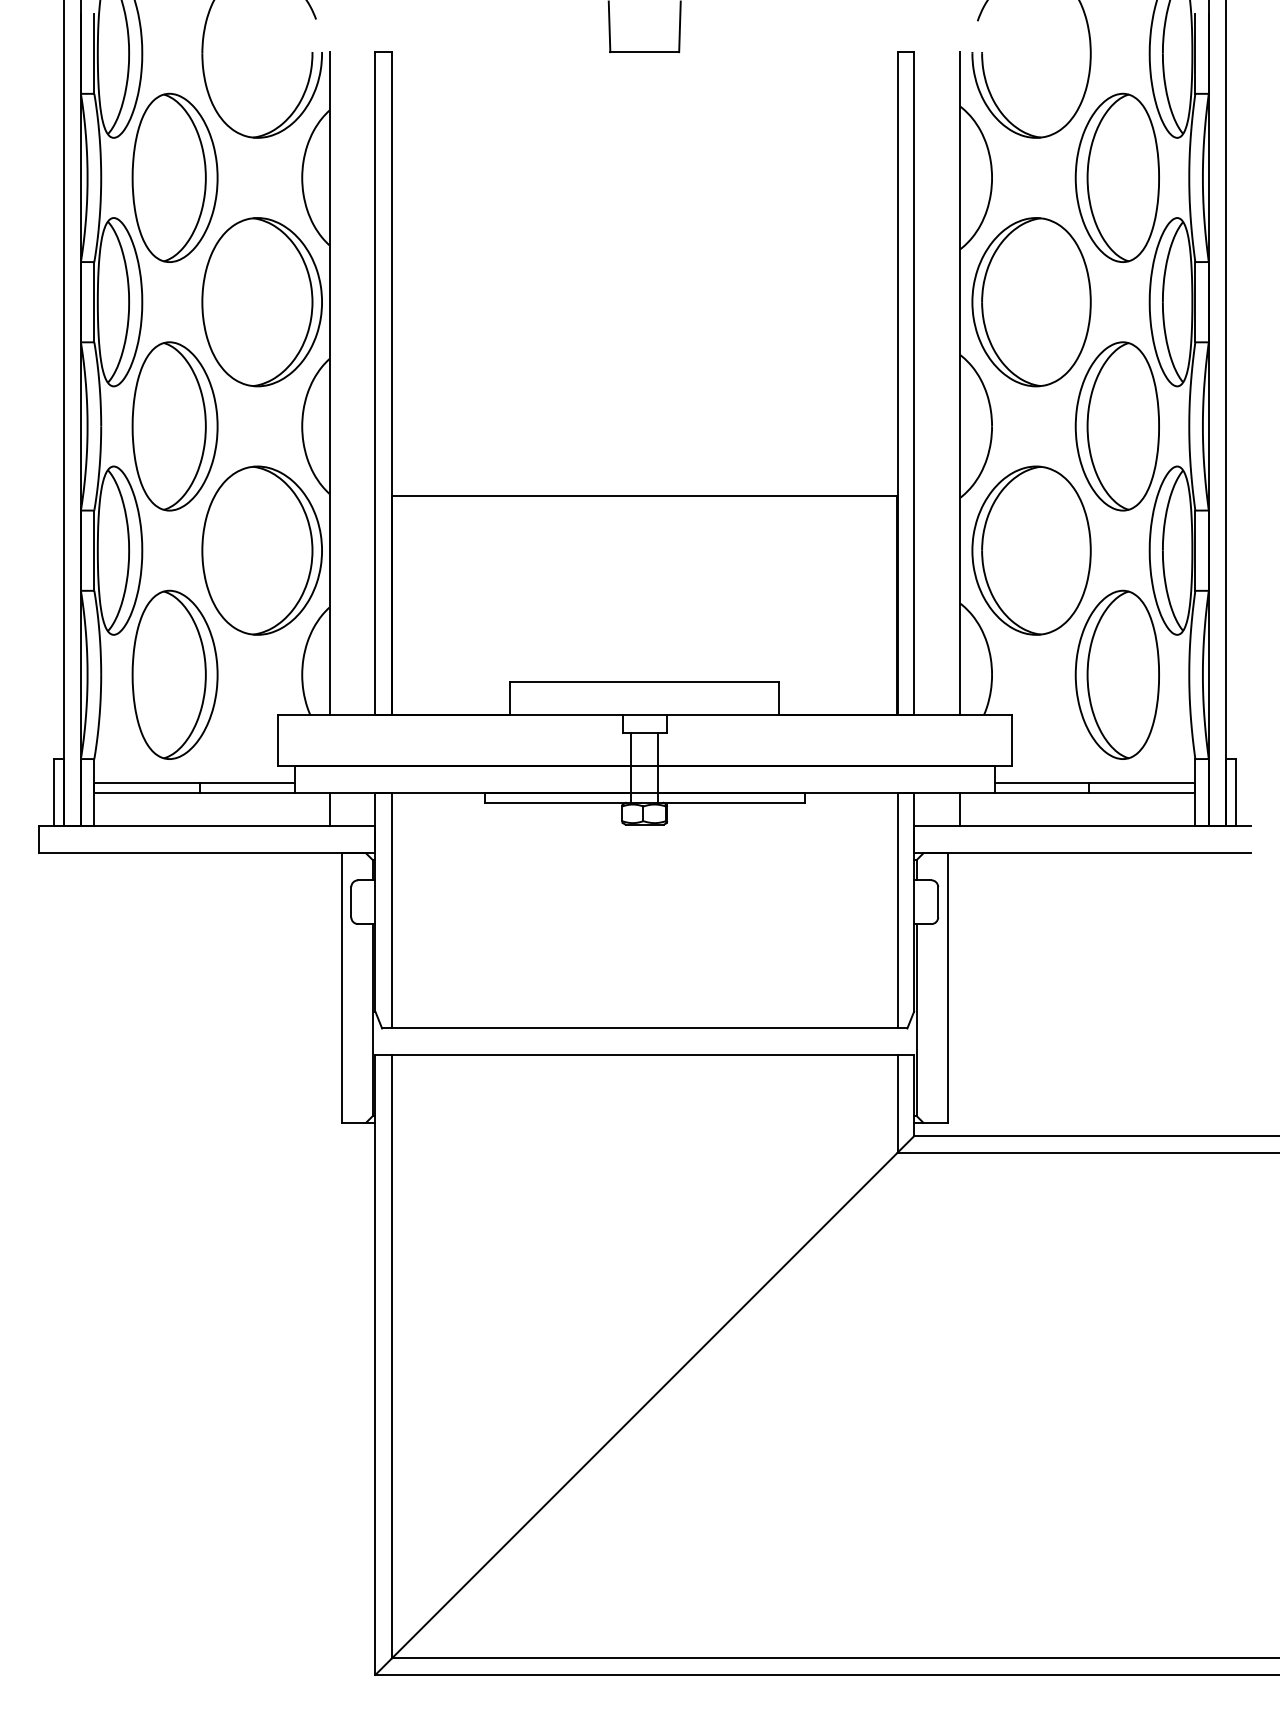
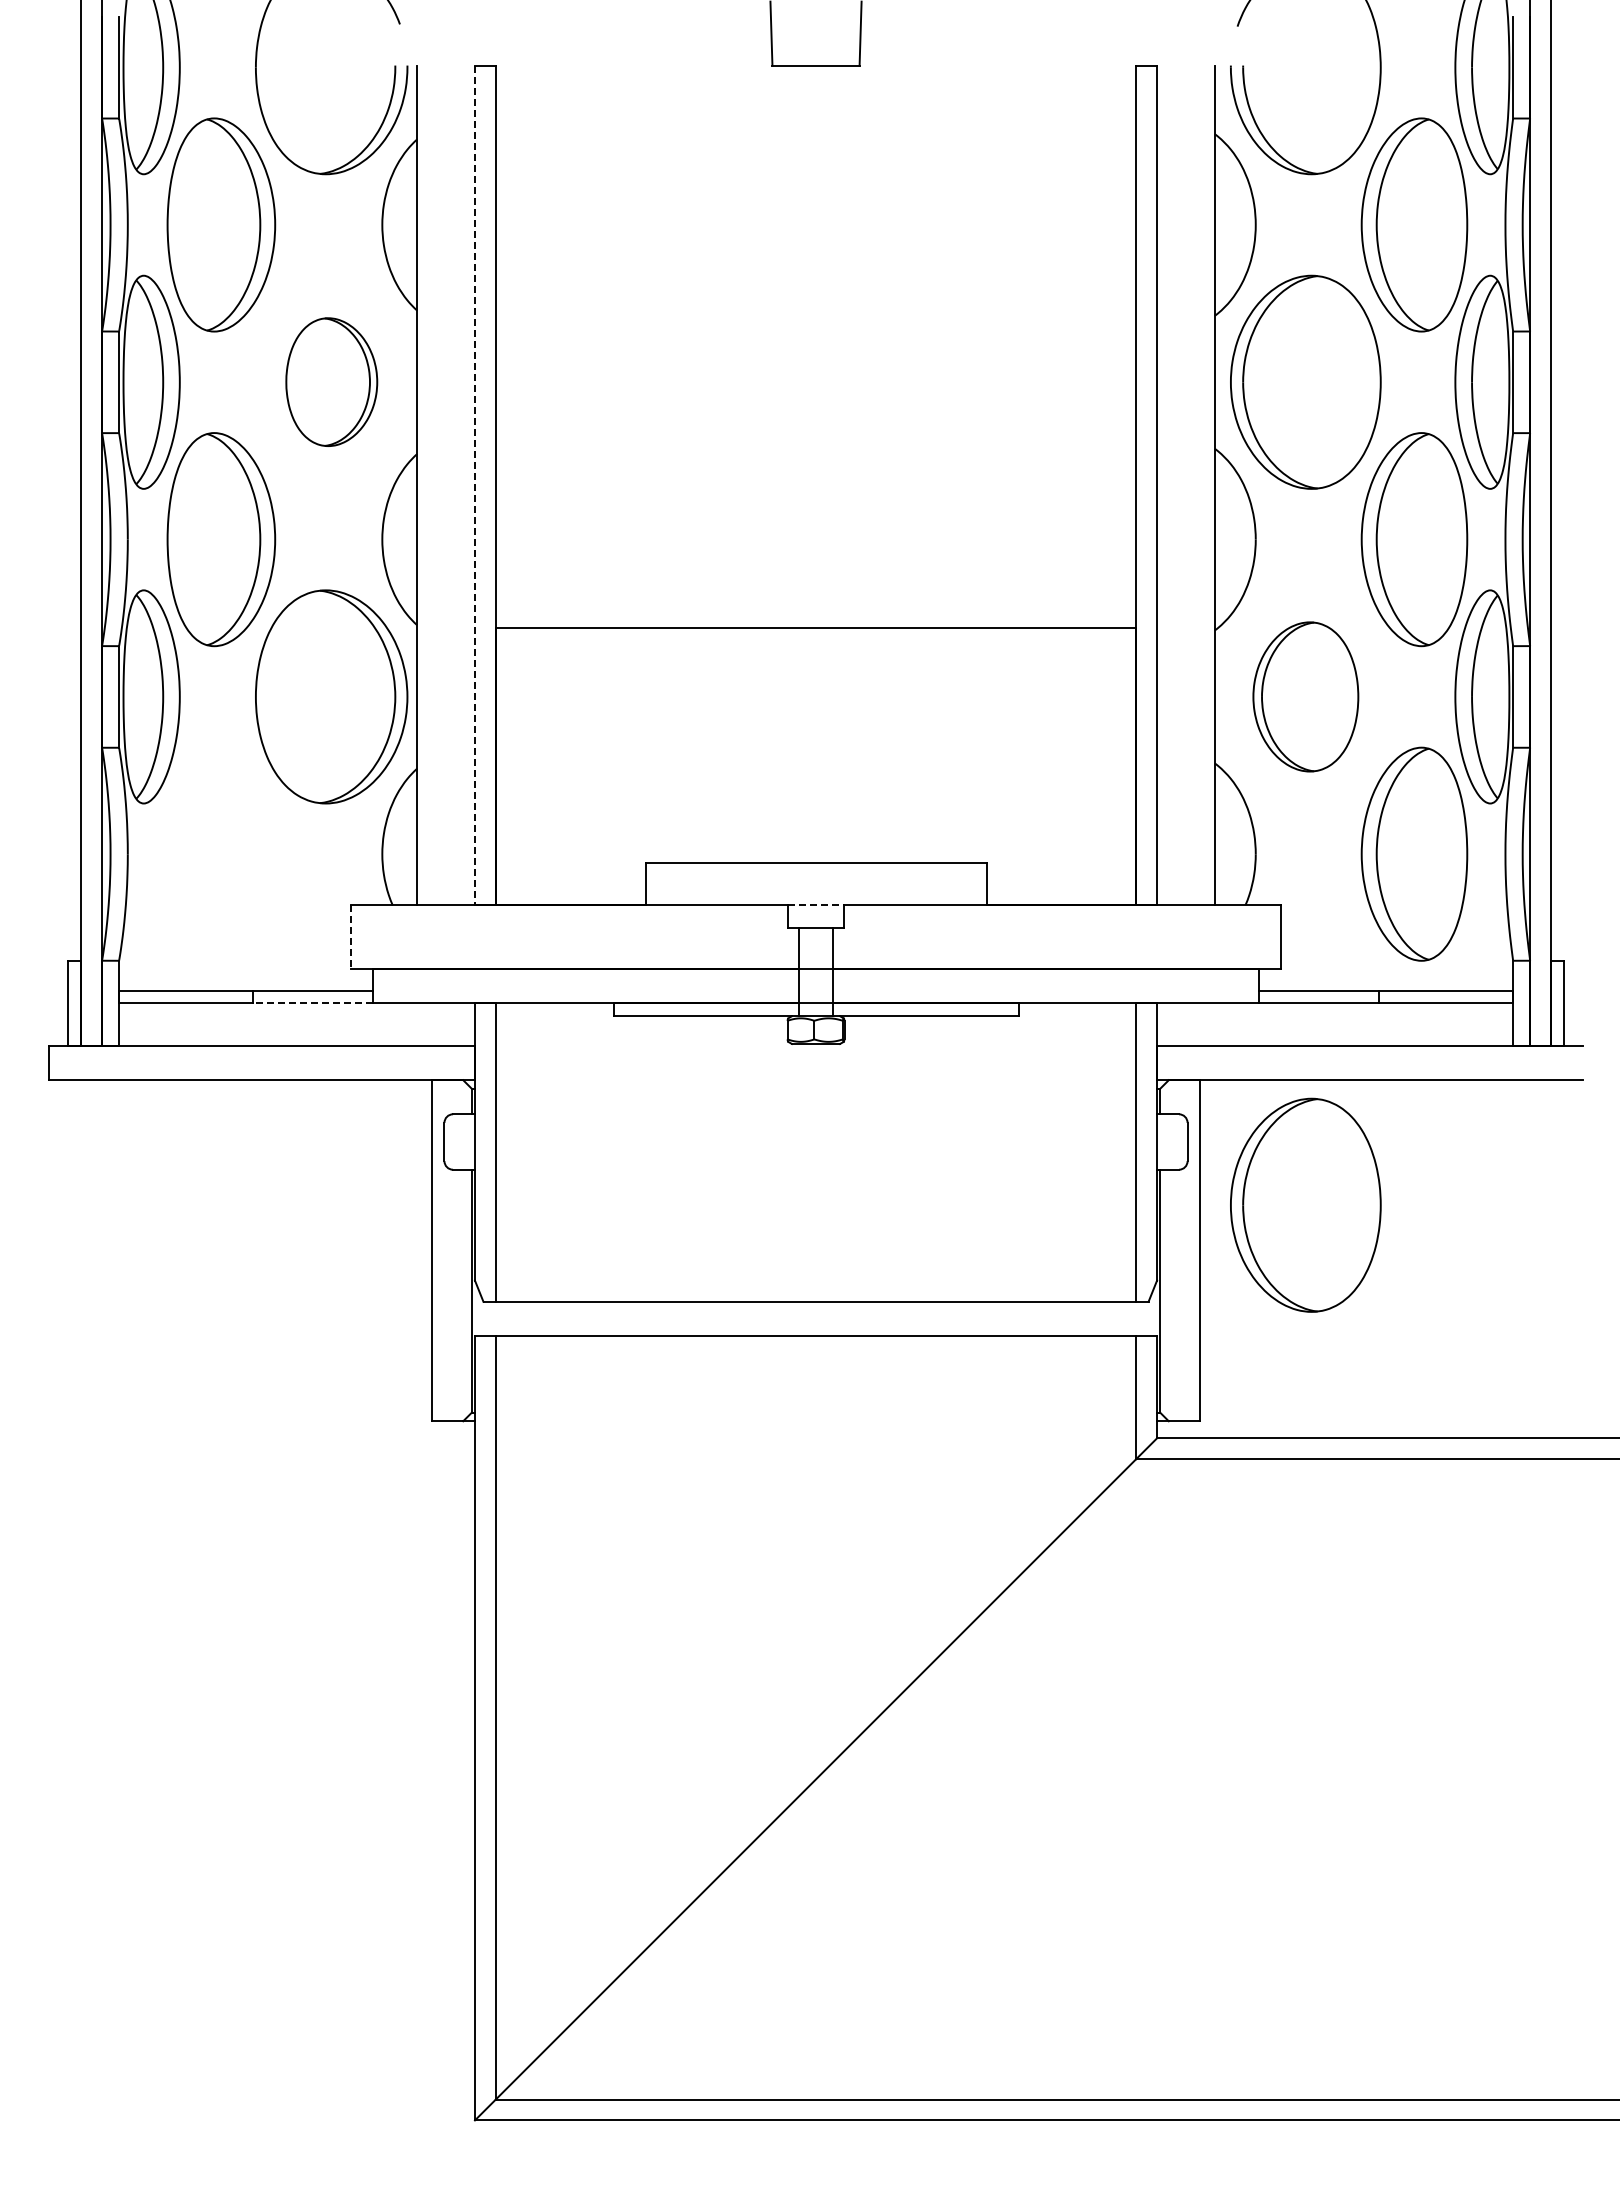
part: (262, 301) -> (331, 381), size x0.6
line: (375, 383) -> (474, 485), solid -> dashed
part: (1031, 550) -> (1305, 696), size x0.7
part: (175, 674) -> (221, 853), removed
line: (645, 715) -> (816, 905), solid -> dashed
line: (277, 740) -> (351, 937), solid -> dashed
line: (247, 792) -> (312, 1003), solid -> dashed
line: (330, 809) -> (417, 1024), removed
line: (959, 809) -> (1214, 1024), removed
part: (1031, 951) -> (1305, 1204), added

